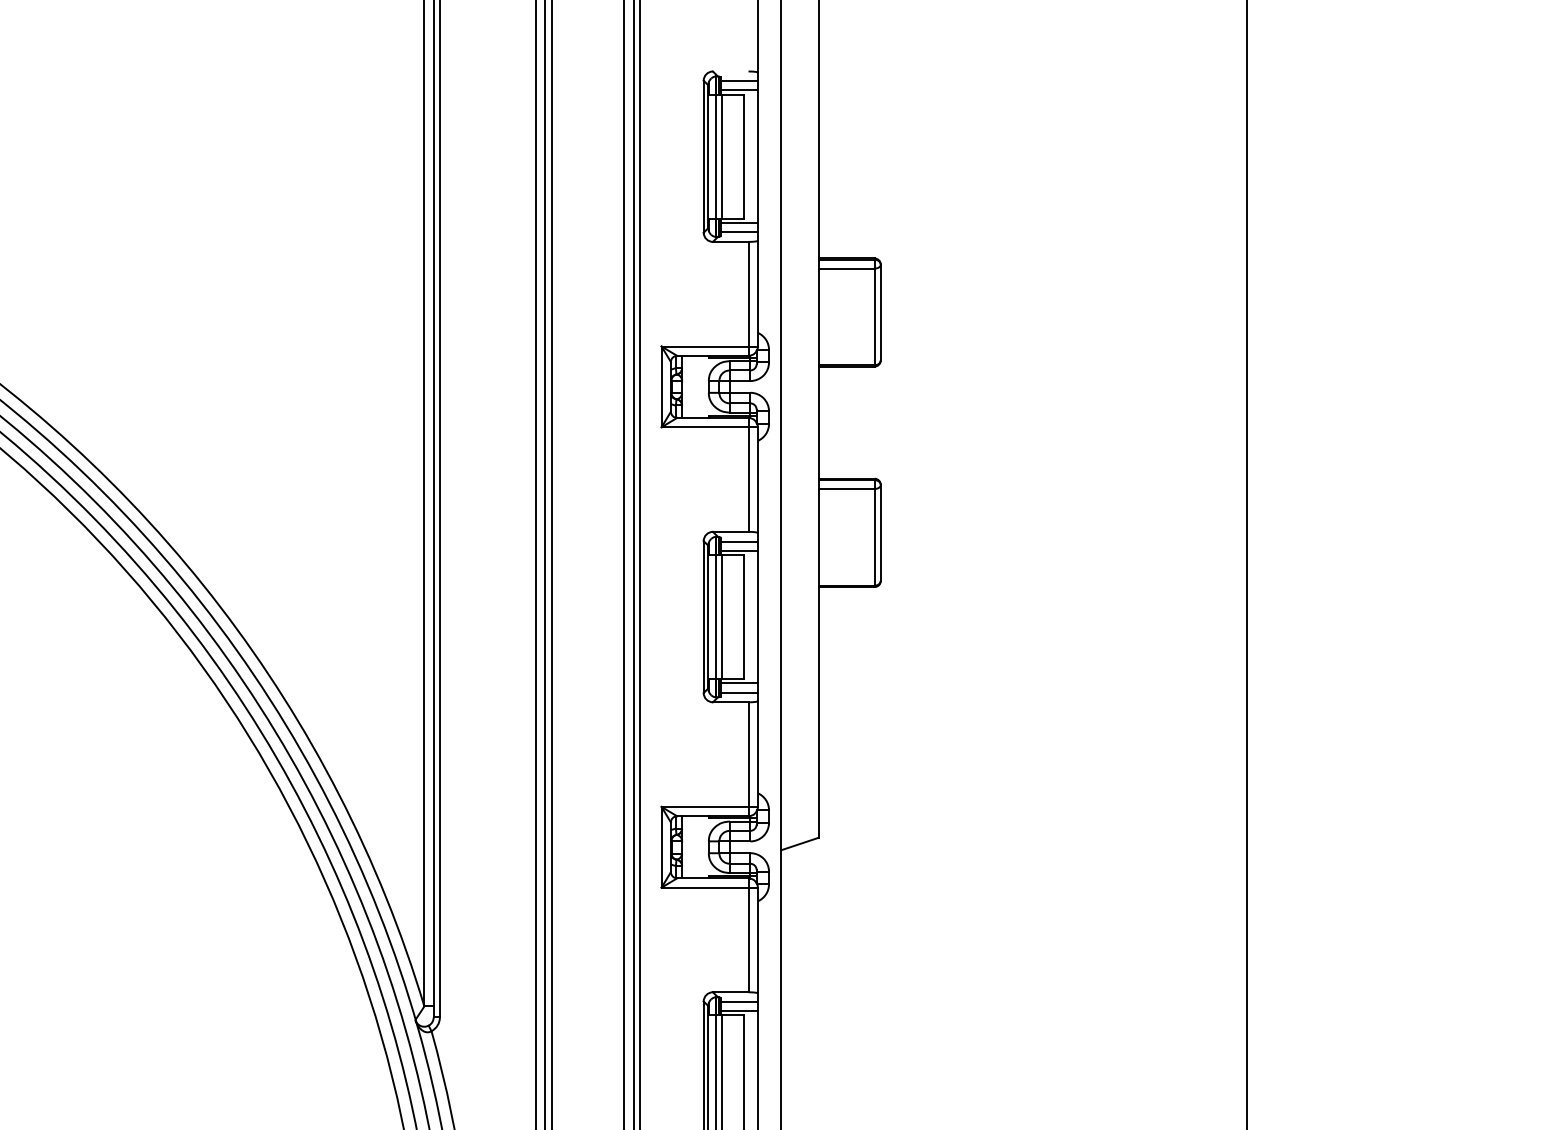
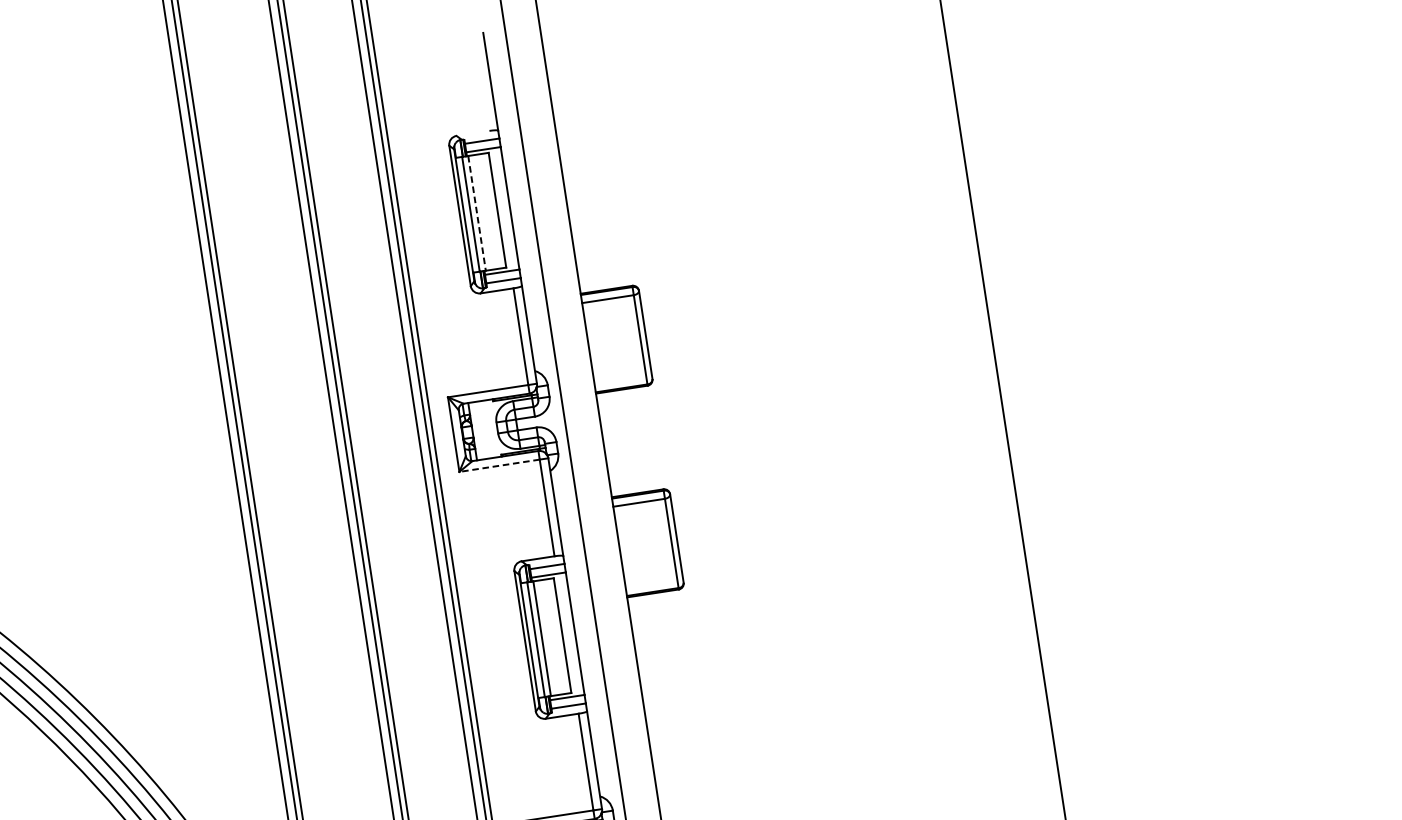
line: (722, 157) -> (477, 214), solid -> dashed
line: (704, 427) -> (499, 466), solid -> dashed

